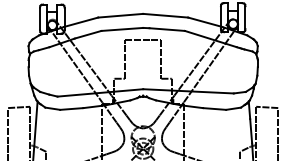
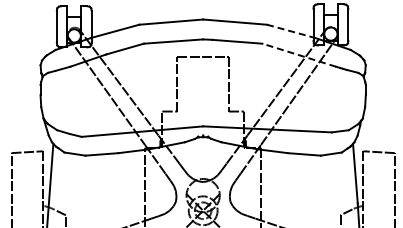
line: (205, 22) -> (291, 31), solid -> dashed
line: (211, 39) -> (299, 55), solid -> dashed

